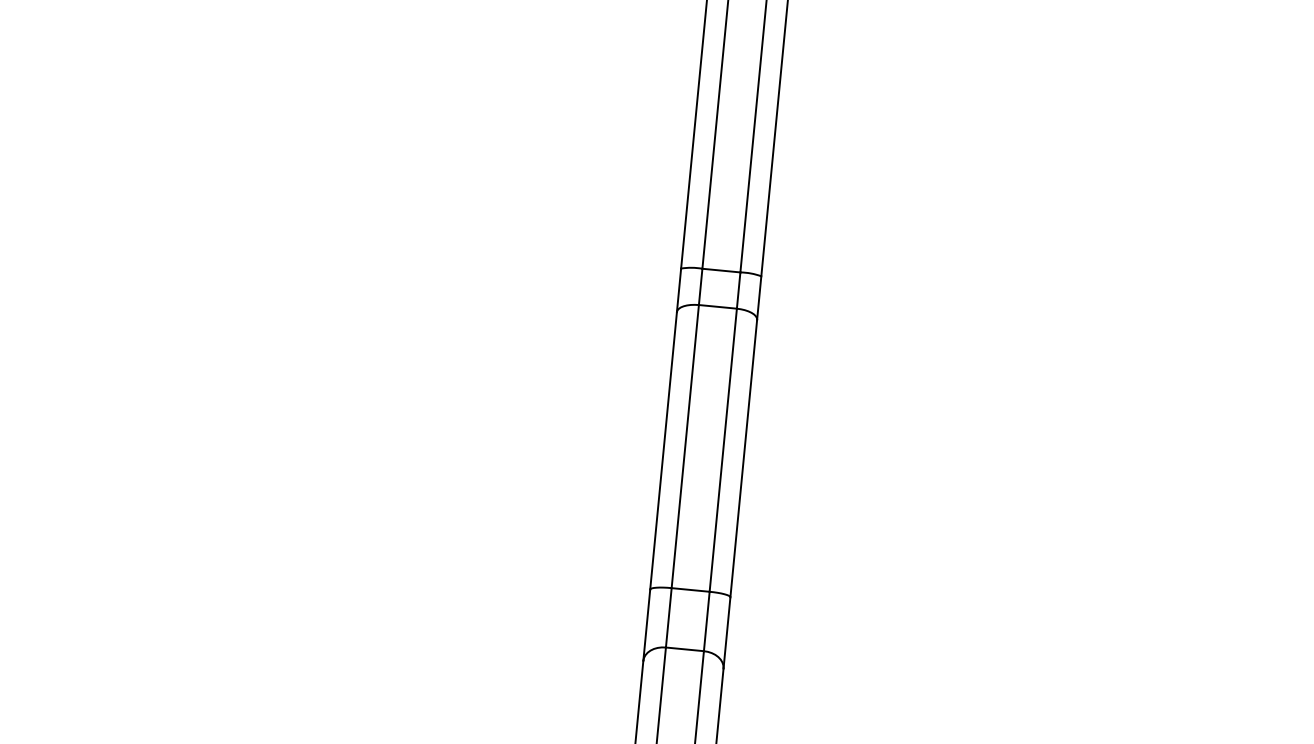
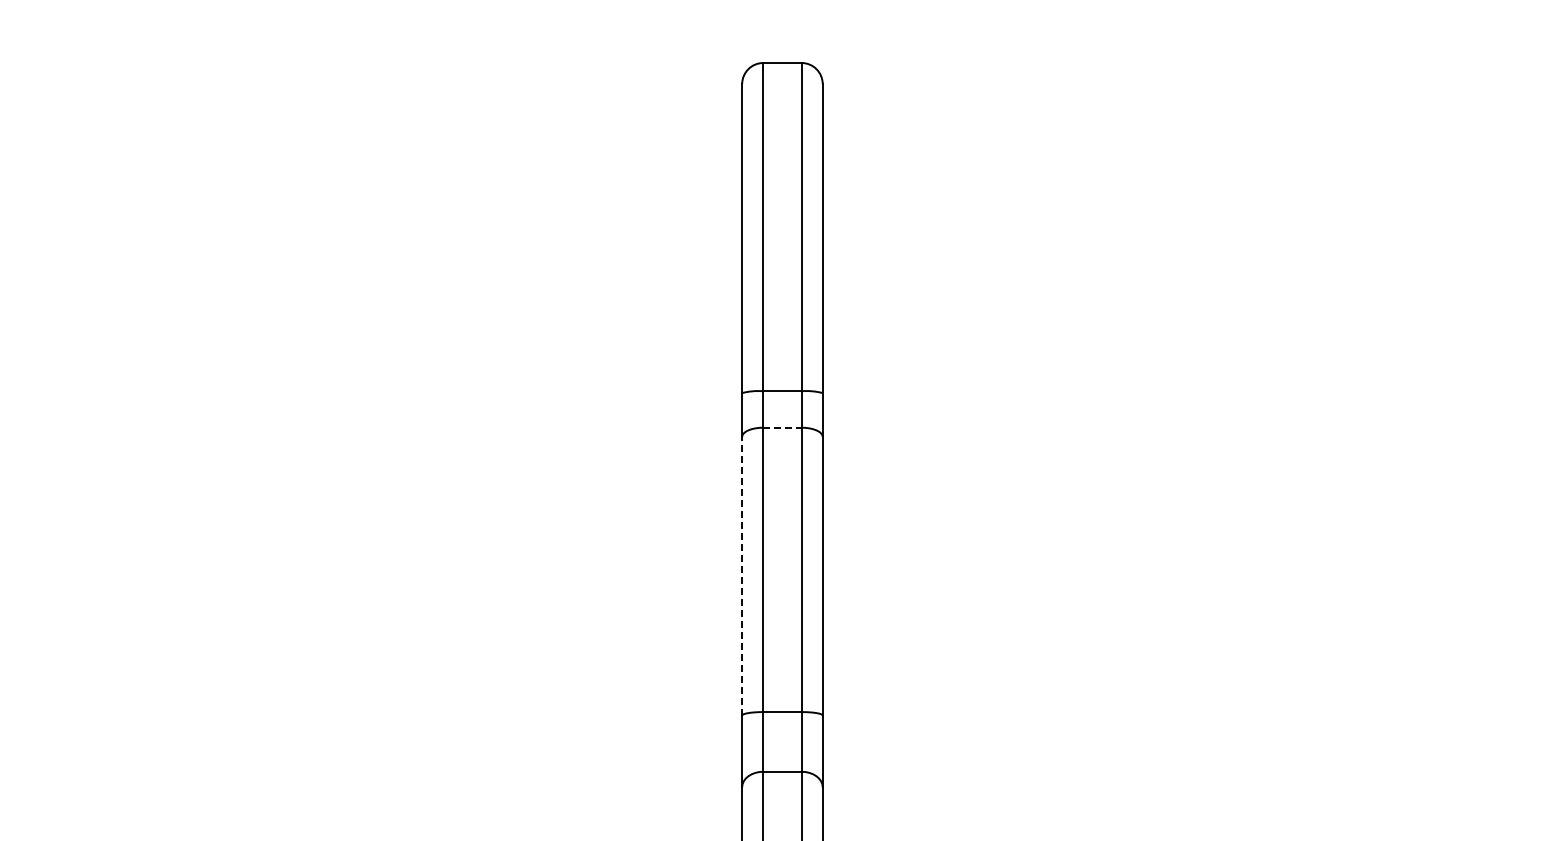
line: (717, 306) -> (782, 427), solid -> dashed
line: (663, 450) -> (742, 575), solid -> dashed

